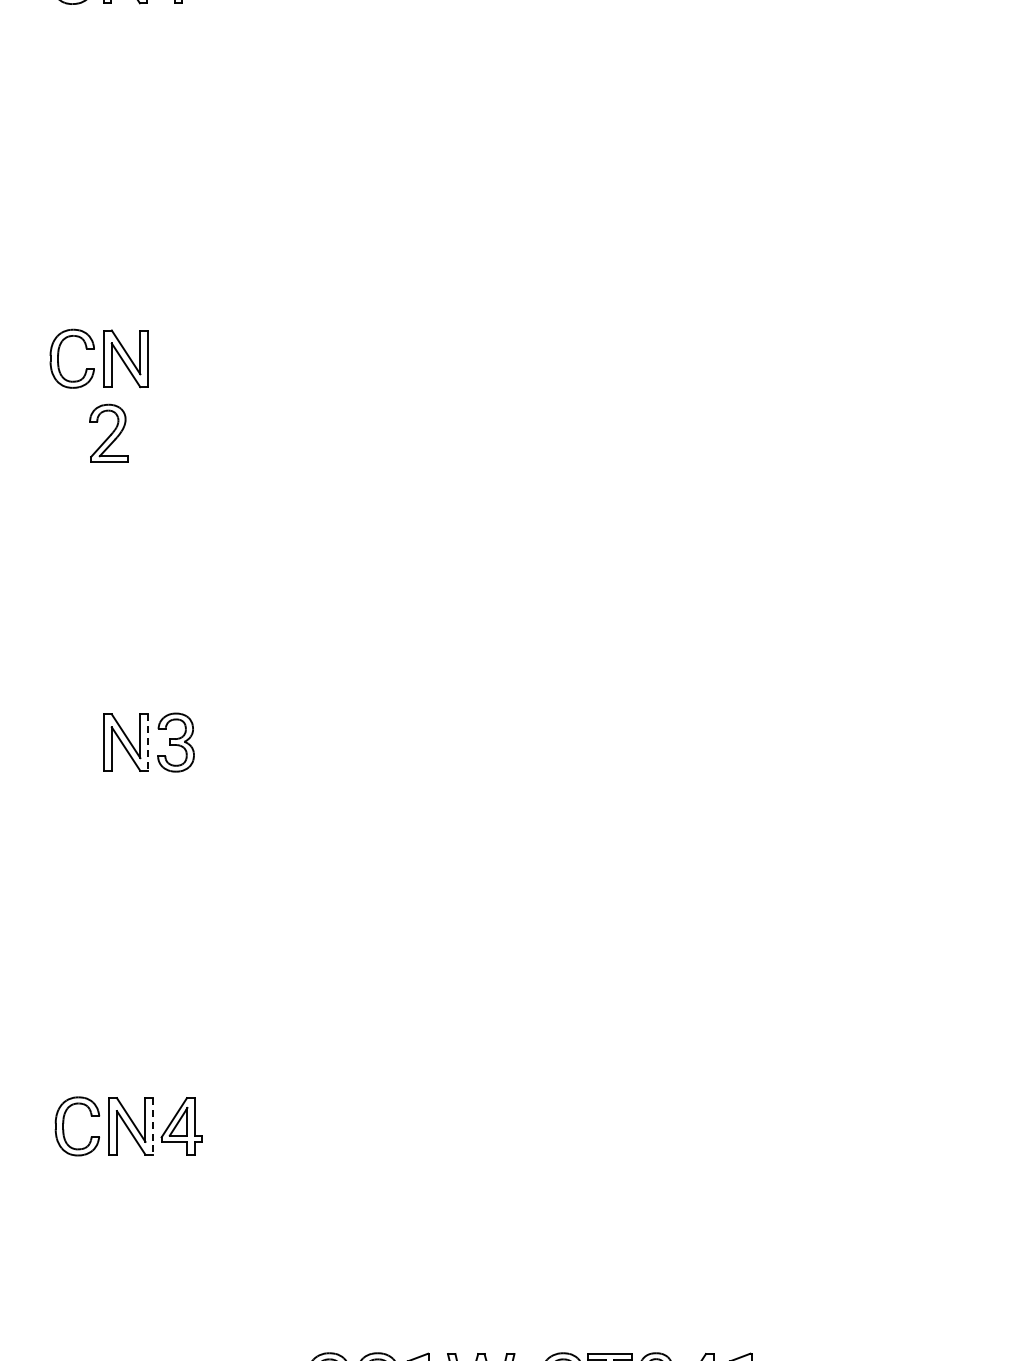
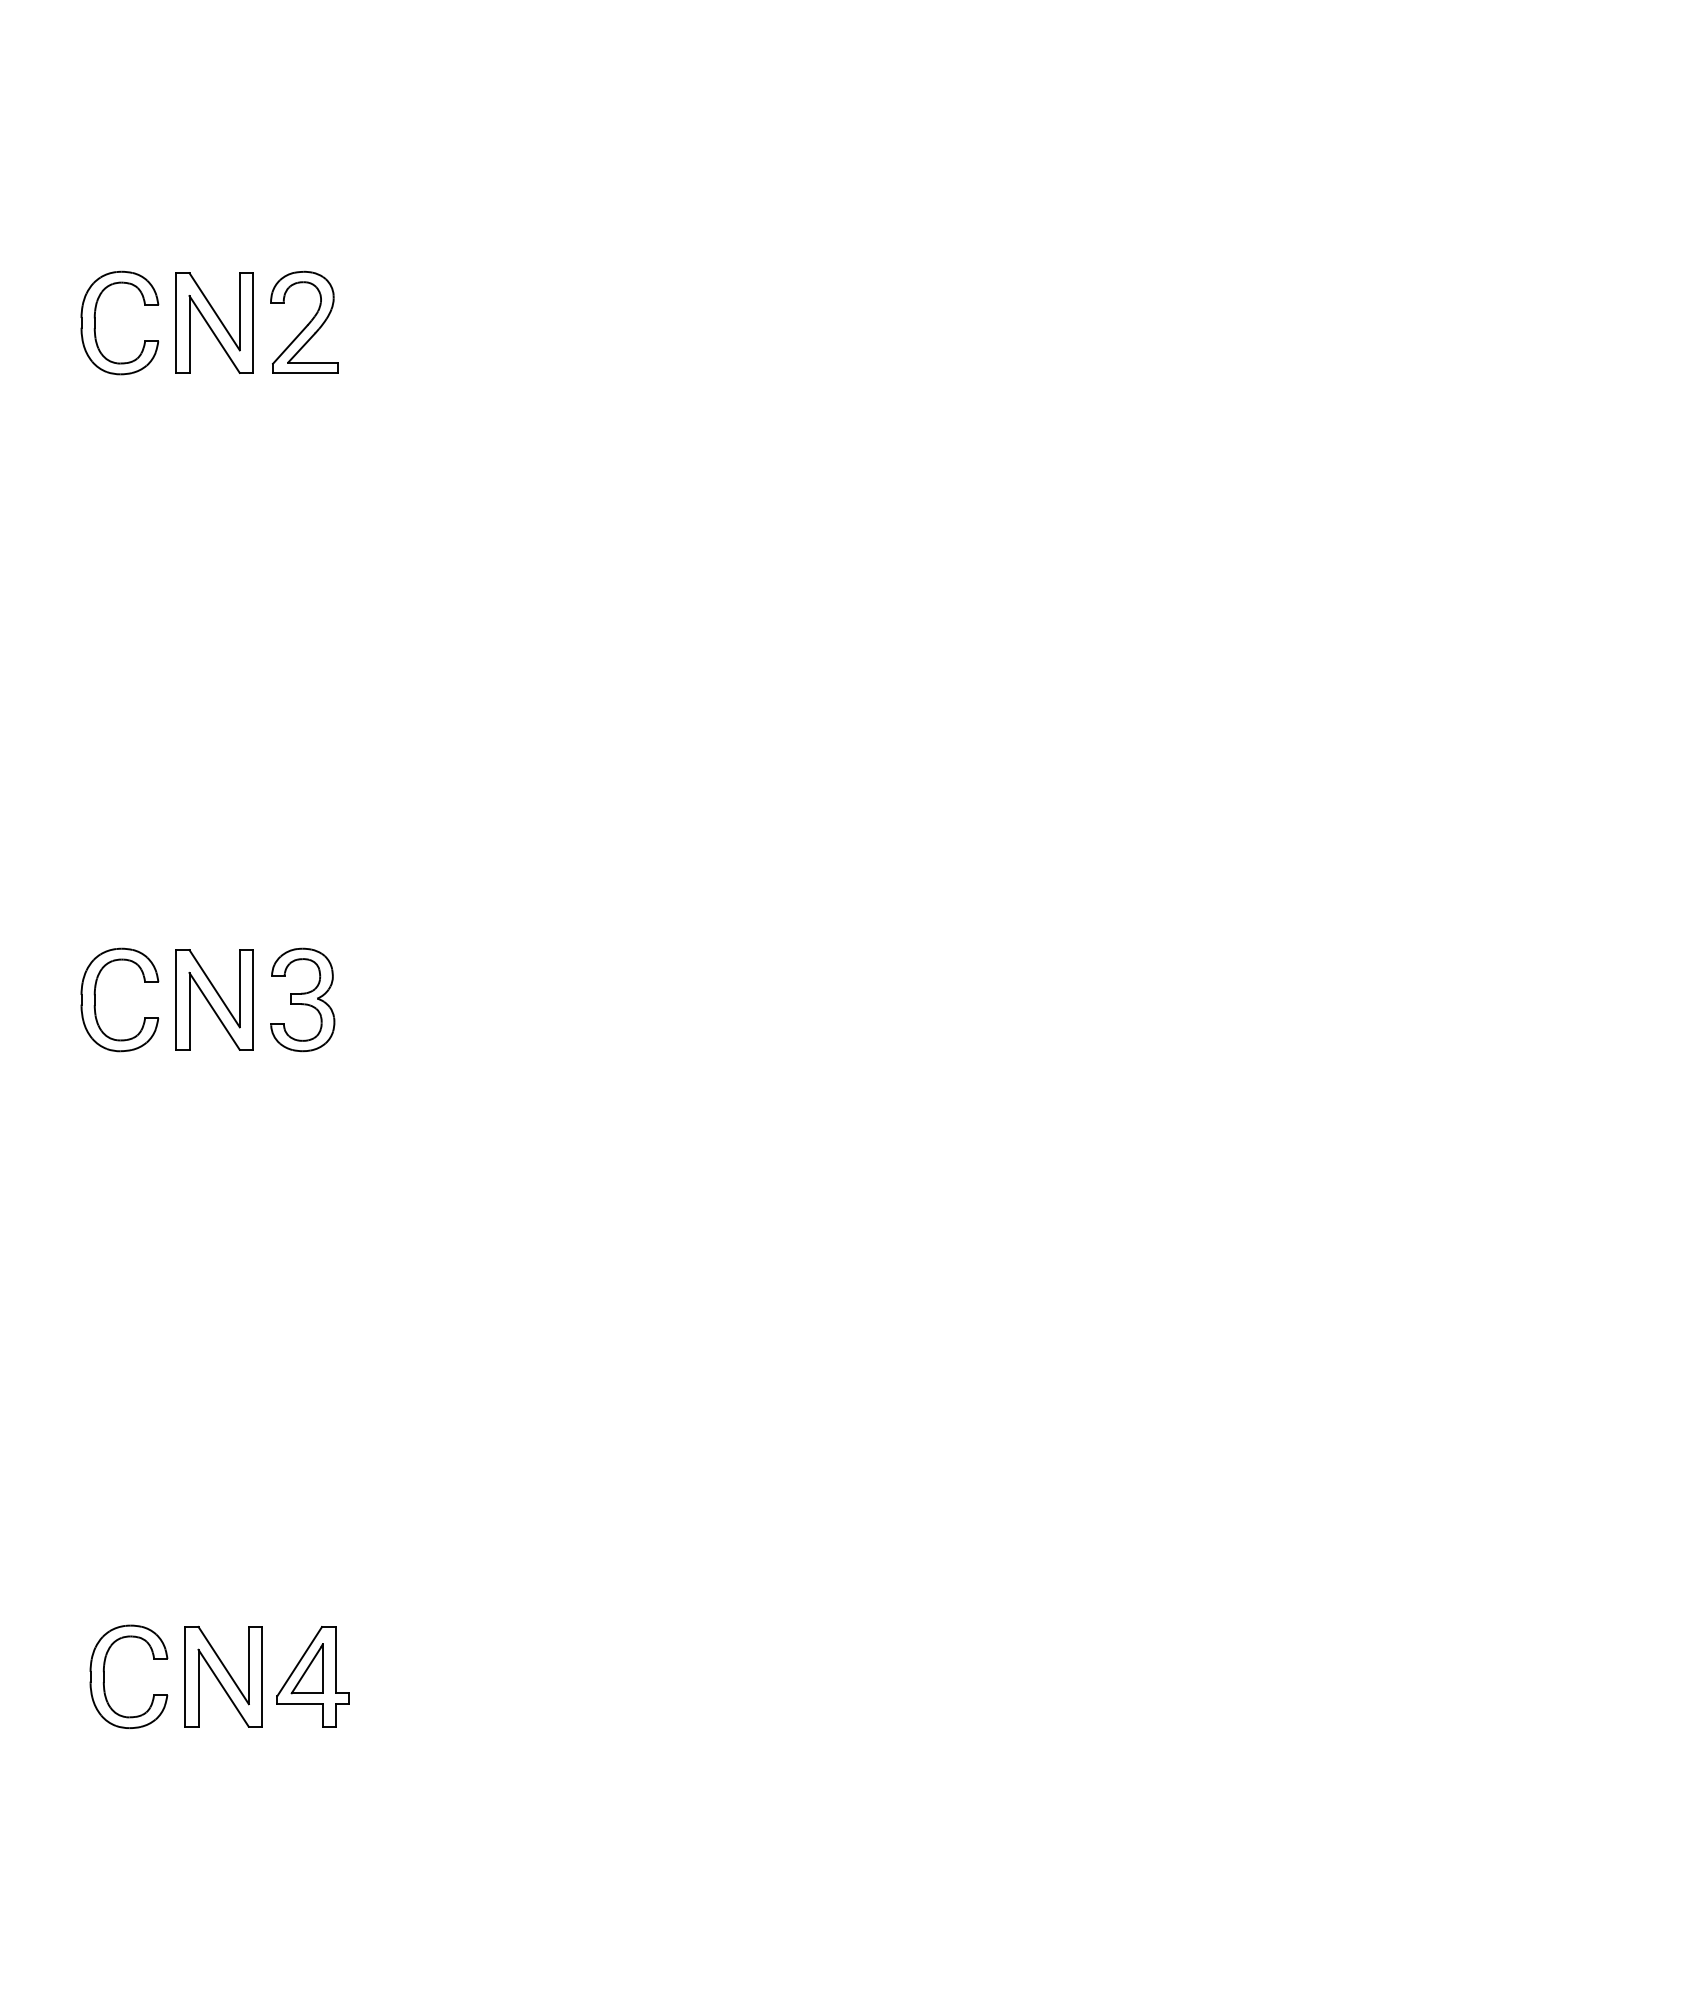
part: (108, 432) -> (303, 320), moved
part: (59, 737) -> (97, 990), added
line: (147, 743) -> (252, 1001), dashed -> solid
line: (152, 1126) -> (261, 1677), dashed -> solid

